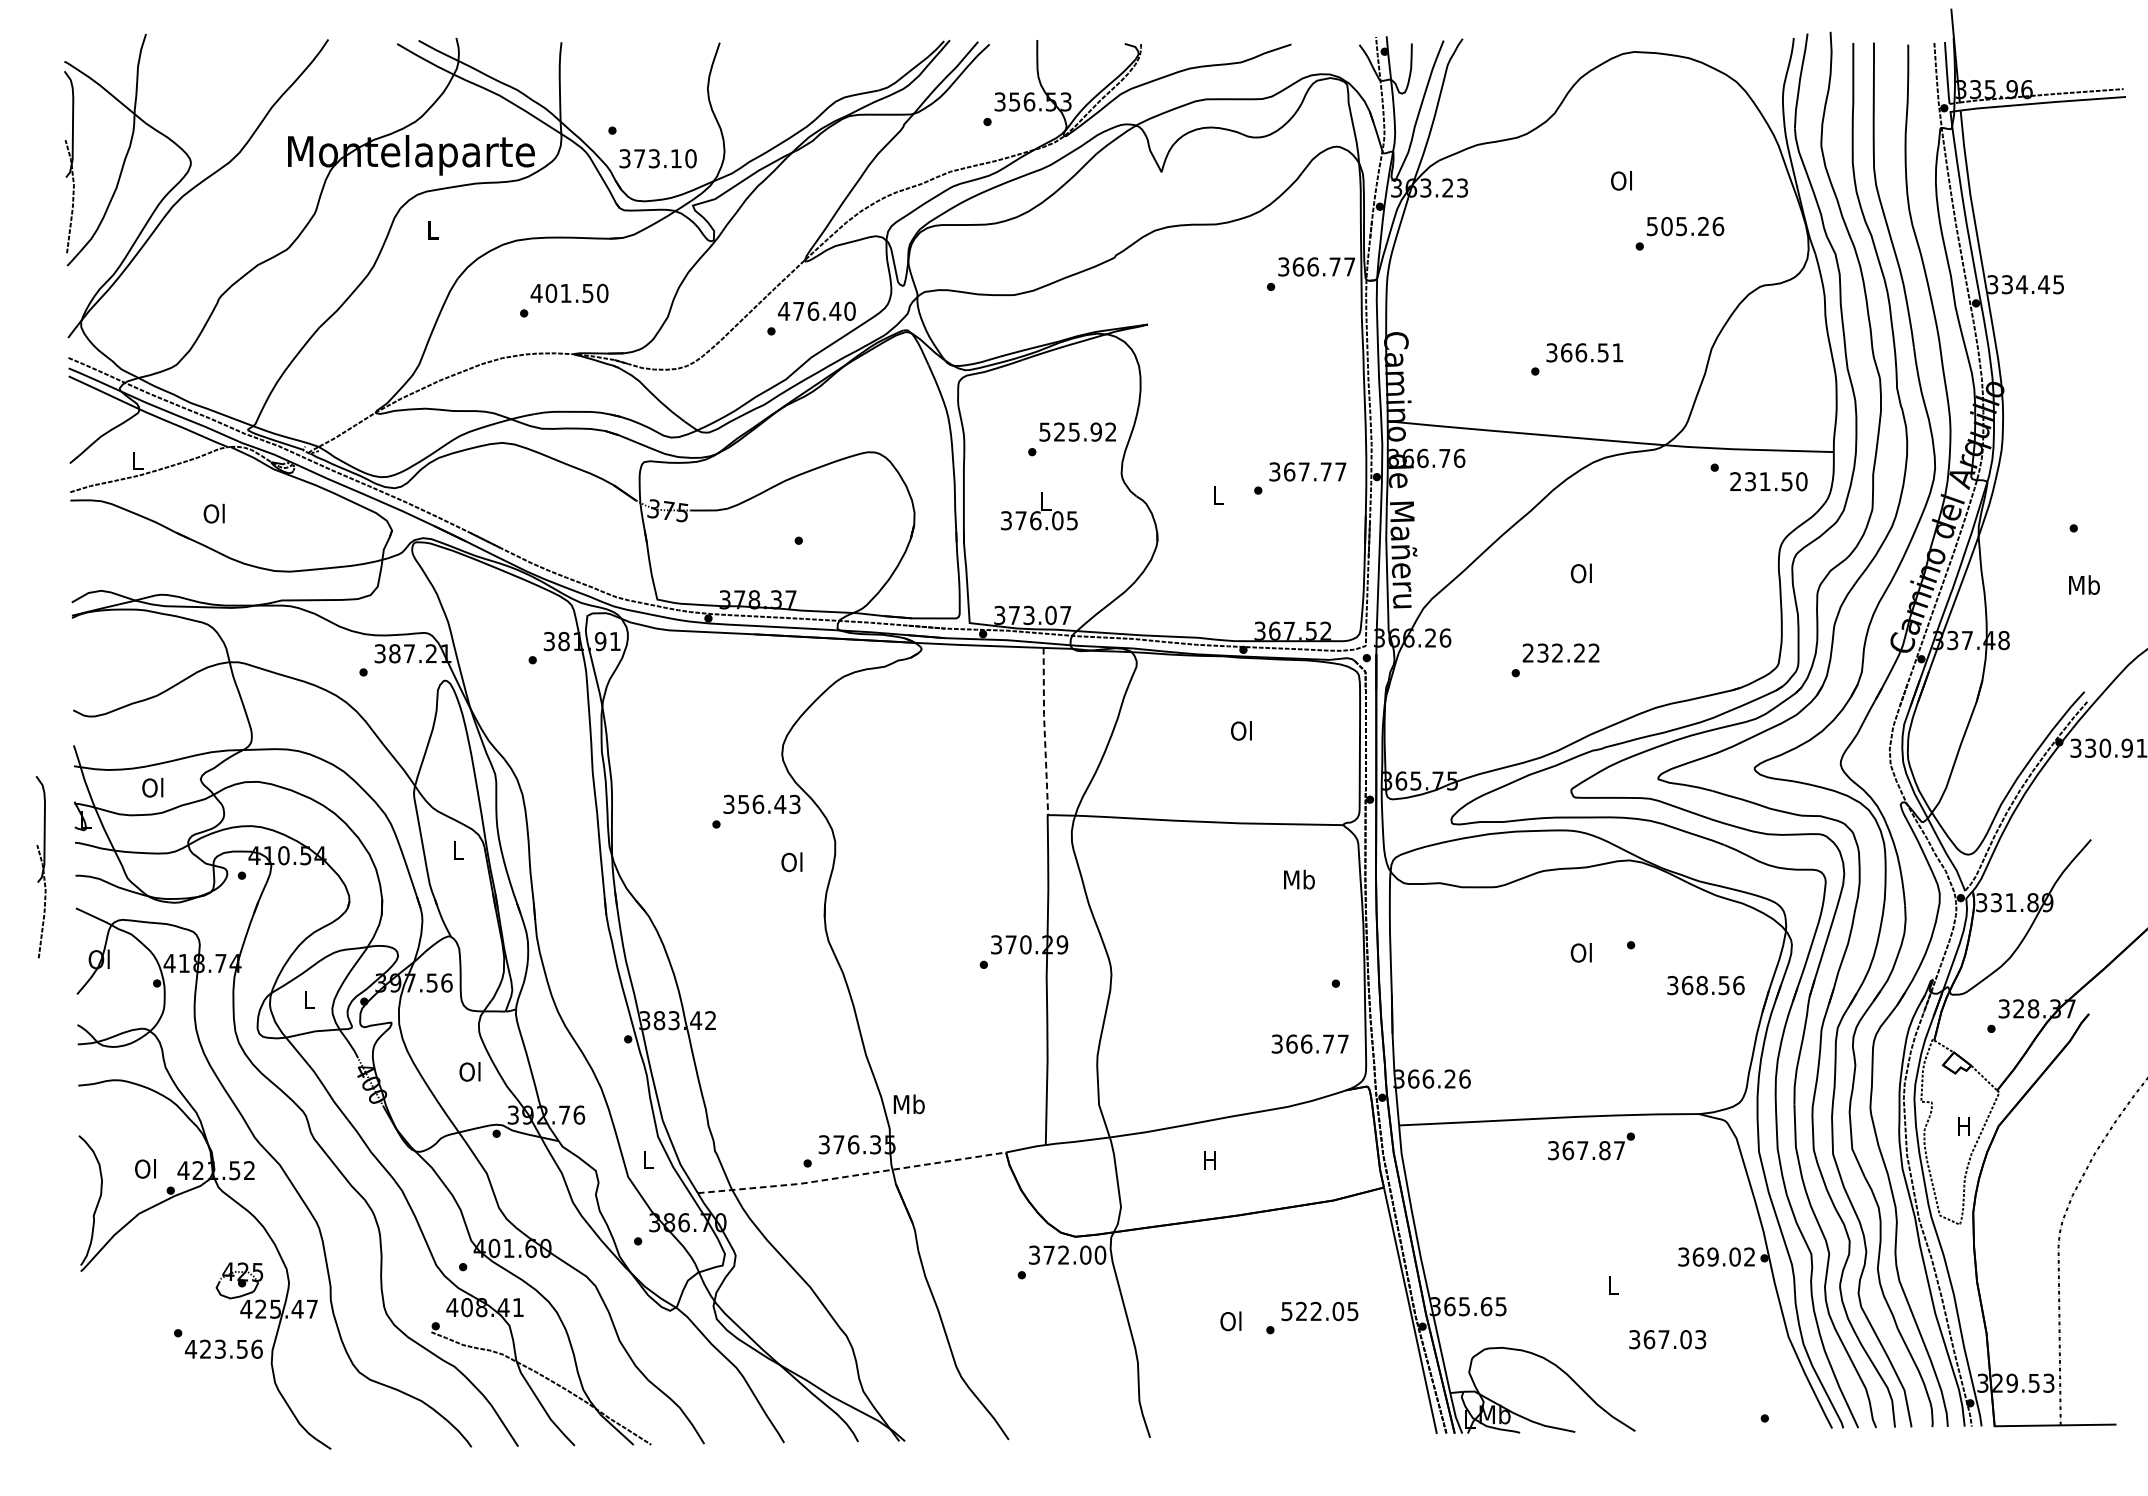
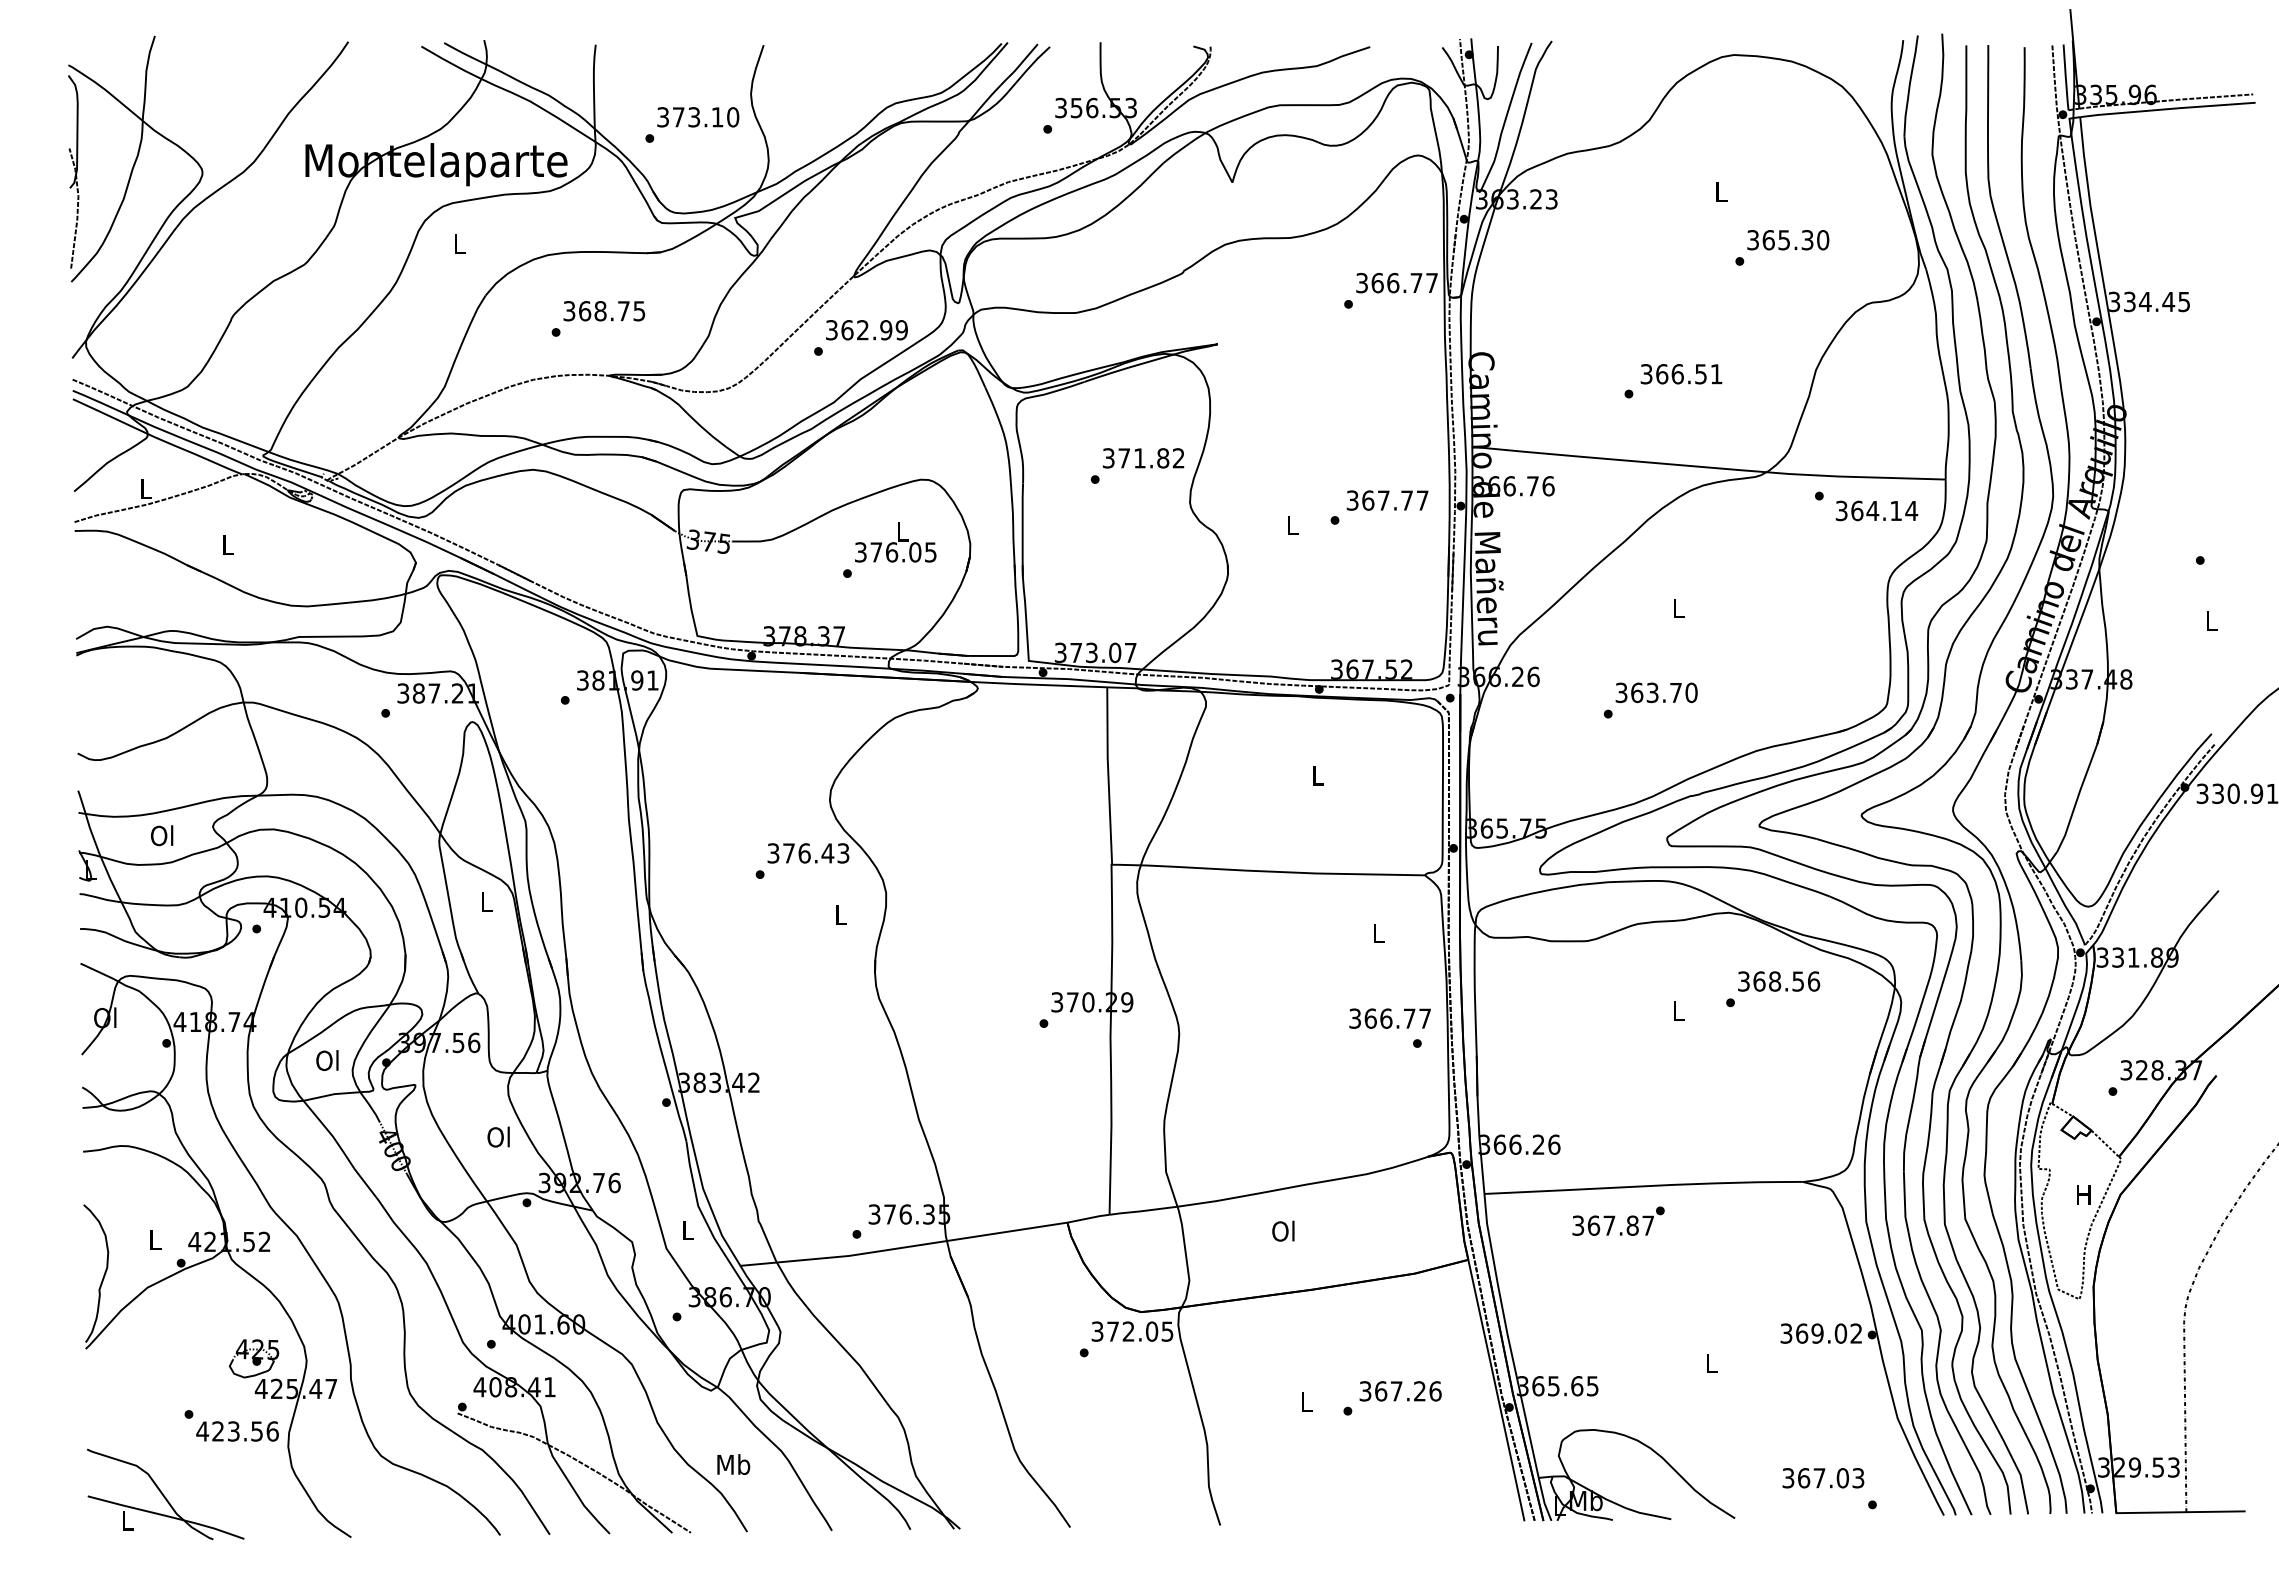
text: (658, 158) -> (698, 117), moved
text: (1621, 180) -> (1720, 191), Ol -> L
text: (1685, 226) -> (1788, 240), 505.26 -> 365.30
text: (569, 293) -> (604, 311), 401.50 -> 368.75
text: (816, 311) -> (866, 330), 476.40 -> 362.99
text: (1071, 432) -> (1136, 458), 525.92 -> 371.82
text: (1768, 481) -> (1876, 510), 231.50 -> 364.14
text: (1039, 511) -> (895, 542), moved
text: (214, 513) -> (227, 544), Ol -> L
text: (1581, 572) -> (1677, 607), Ol -> L
text: (2084, 584) -> (2211, 620), Mb -> L
text: (1561, 652) -> (1656, 692), 232.22 -> 363.70
text: (1241, 730) -> (1317, 774), Ol -> L
line: (1044, 731) -> (1108, 775), dashed -> solid
text: (743, 804) -> (788, 853), 356.43 -> 376.43
text: (792, 862) -> (840, 914), Ol -> L
part: (41, 866) -> (43, 919), removed
text: (1299, 879) -> (1378, 932), Mb -> L
text: (1581, 952) -> (1677, 1010), Ol -> L
text: (1706, 985) -> (1779, 981), moved
text: (308, 999) -> (327, 1060), L -> Ol
text: (1309, 1043) -> (1389, 1018), moved
text: (909, 1104) -> (733, 1464), moved
text: (1591, 1145) -> (1618, 1220), moved
text: (1209, 1159) -> (1283, 1230), H -> Ol
text: (145, 1168) -> (154, 1239), Ol -> L
line: (851, 1175) -> (903, 1247), dashed -> solid
text: (1100, 1255) -> (1167, 1331), 372.00 -> 372.05
text: (1319, 1311) -> (1400, 1391), 522.05 -> 367.26
text: (1230, 1321) -> (1305, 1401), Ol -> L
text: (1667, 1339) -> (1823, 1478), moved
part: (156, 1408) -> (165, 1494), added

